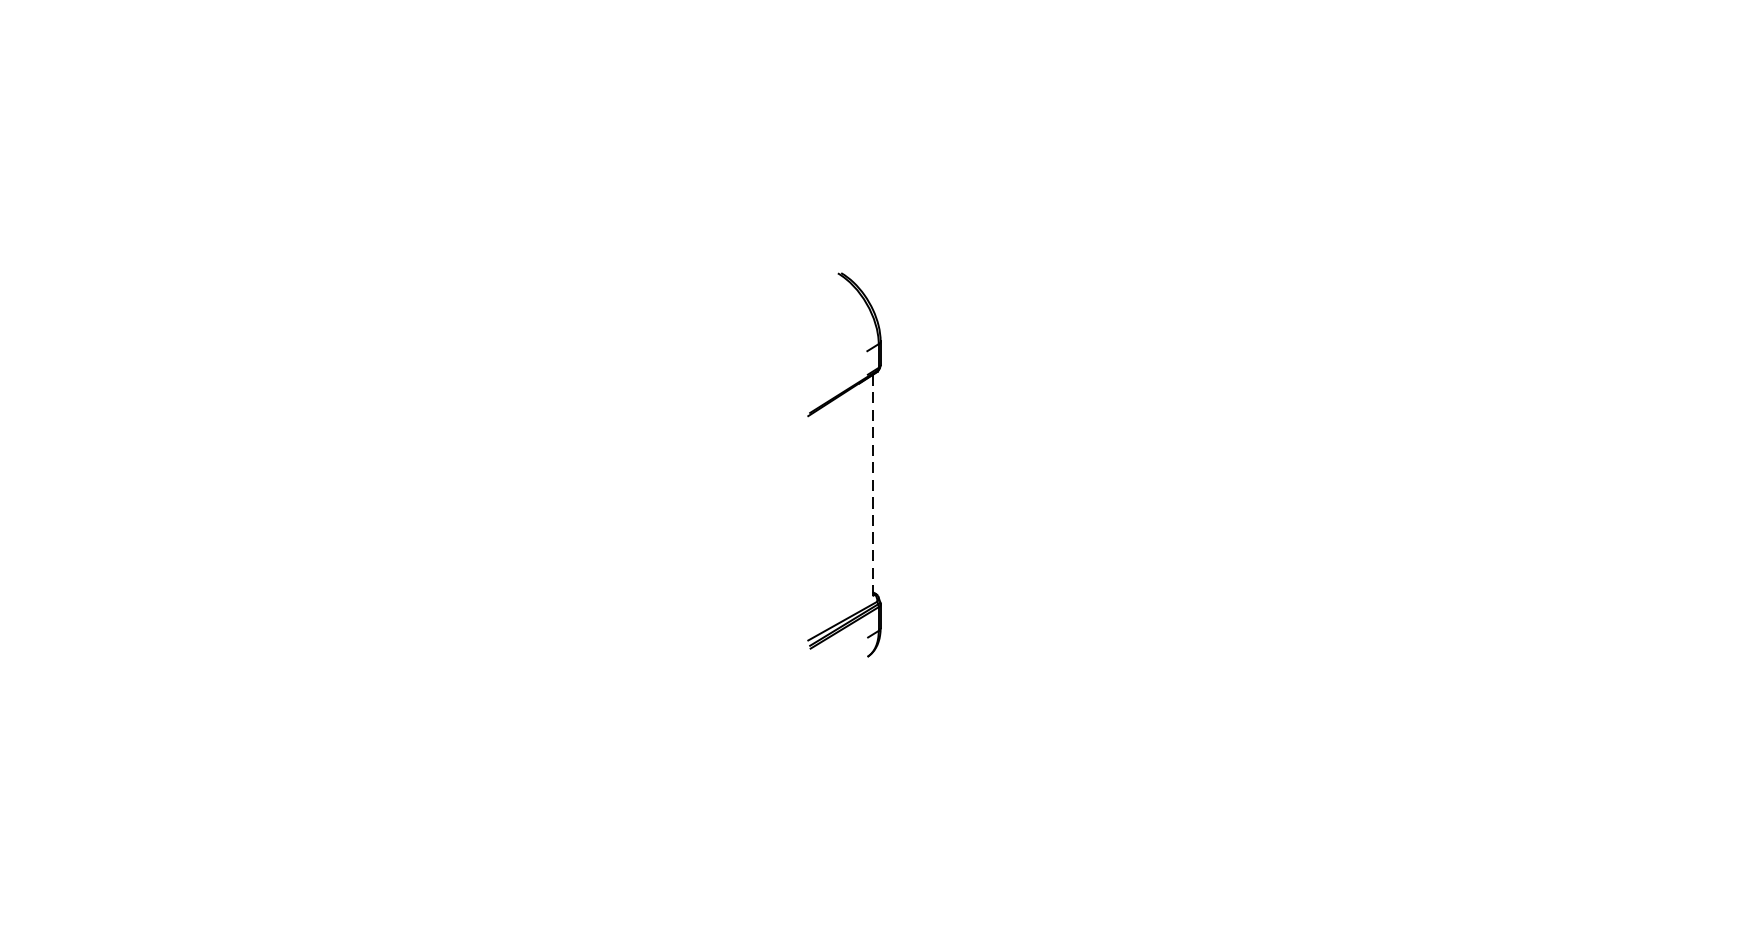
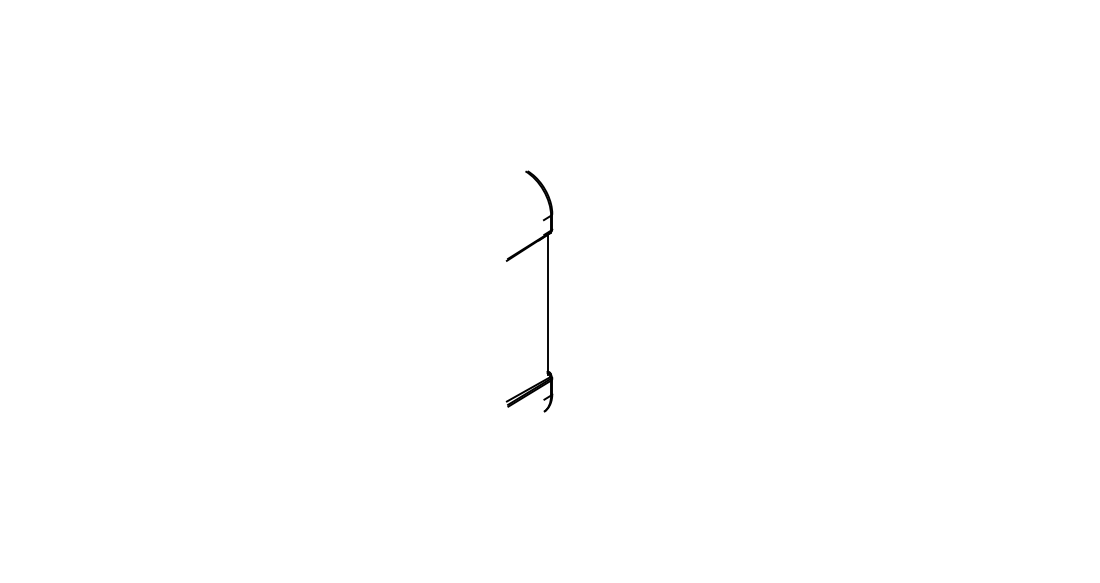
line: (873, 487) -> (547, 305), dashed -> solid

